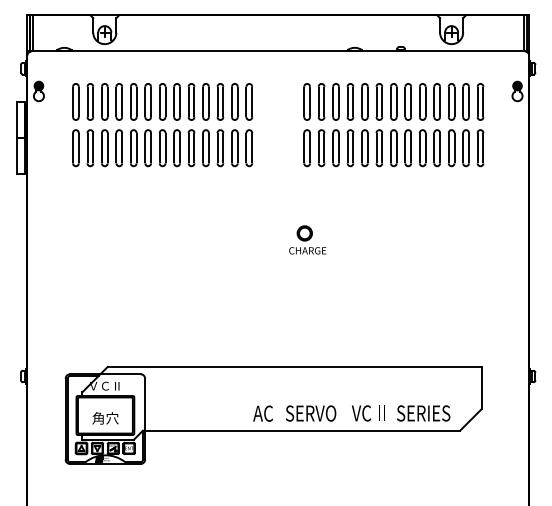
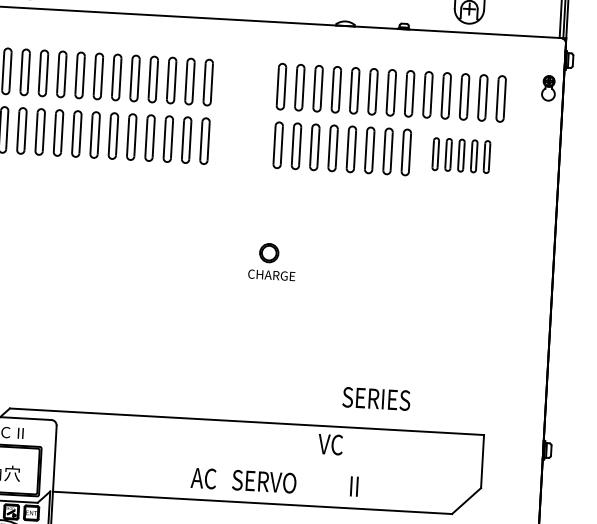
part: (451, 148) -> (461, 155), size x0.7
text: (361, 413) -> (330, 444), moved
text: (423, 413) -> (376, 398), moved

